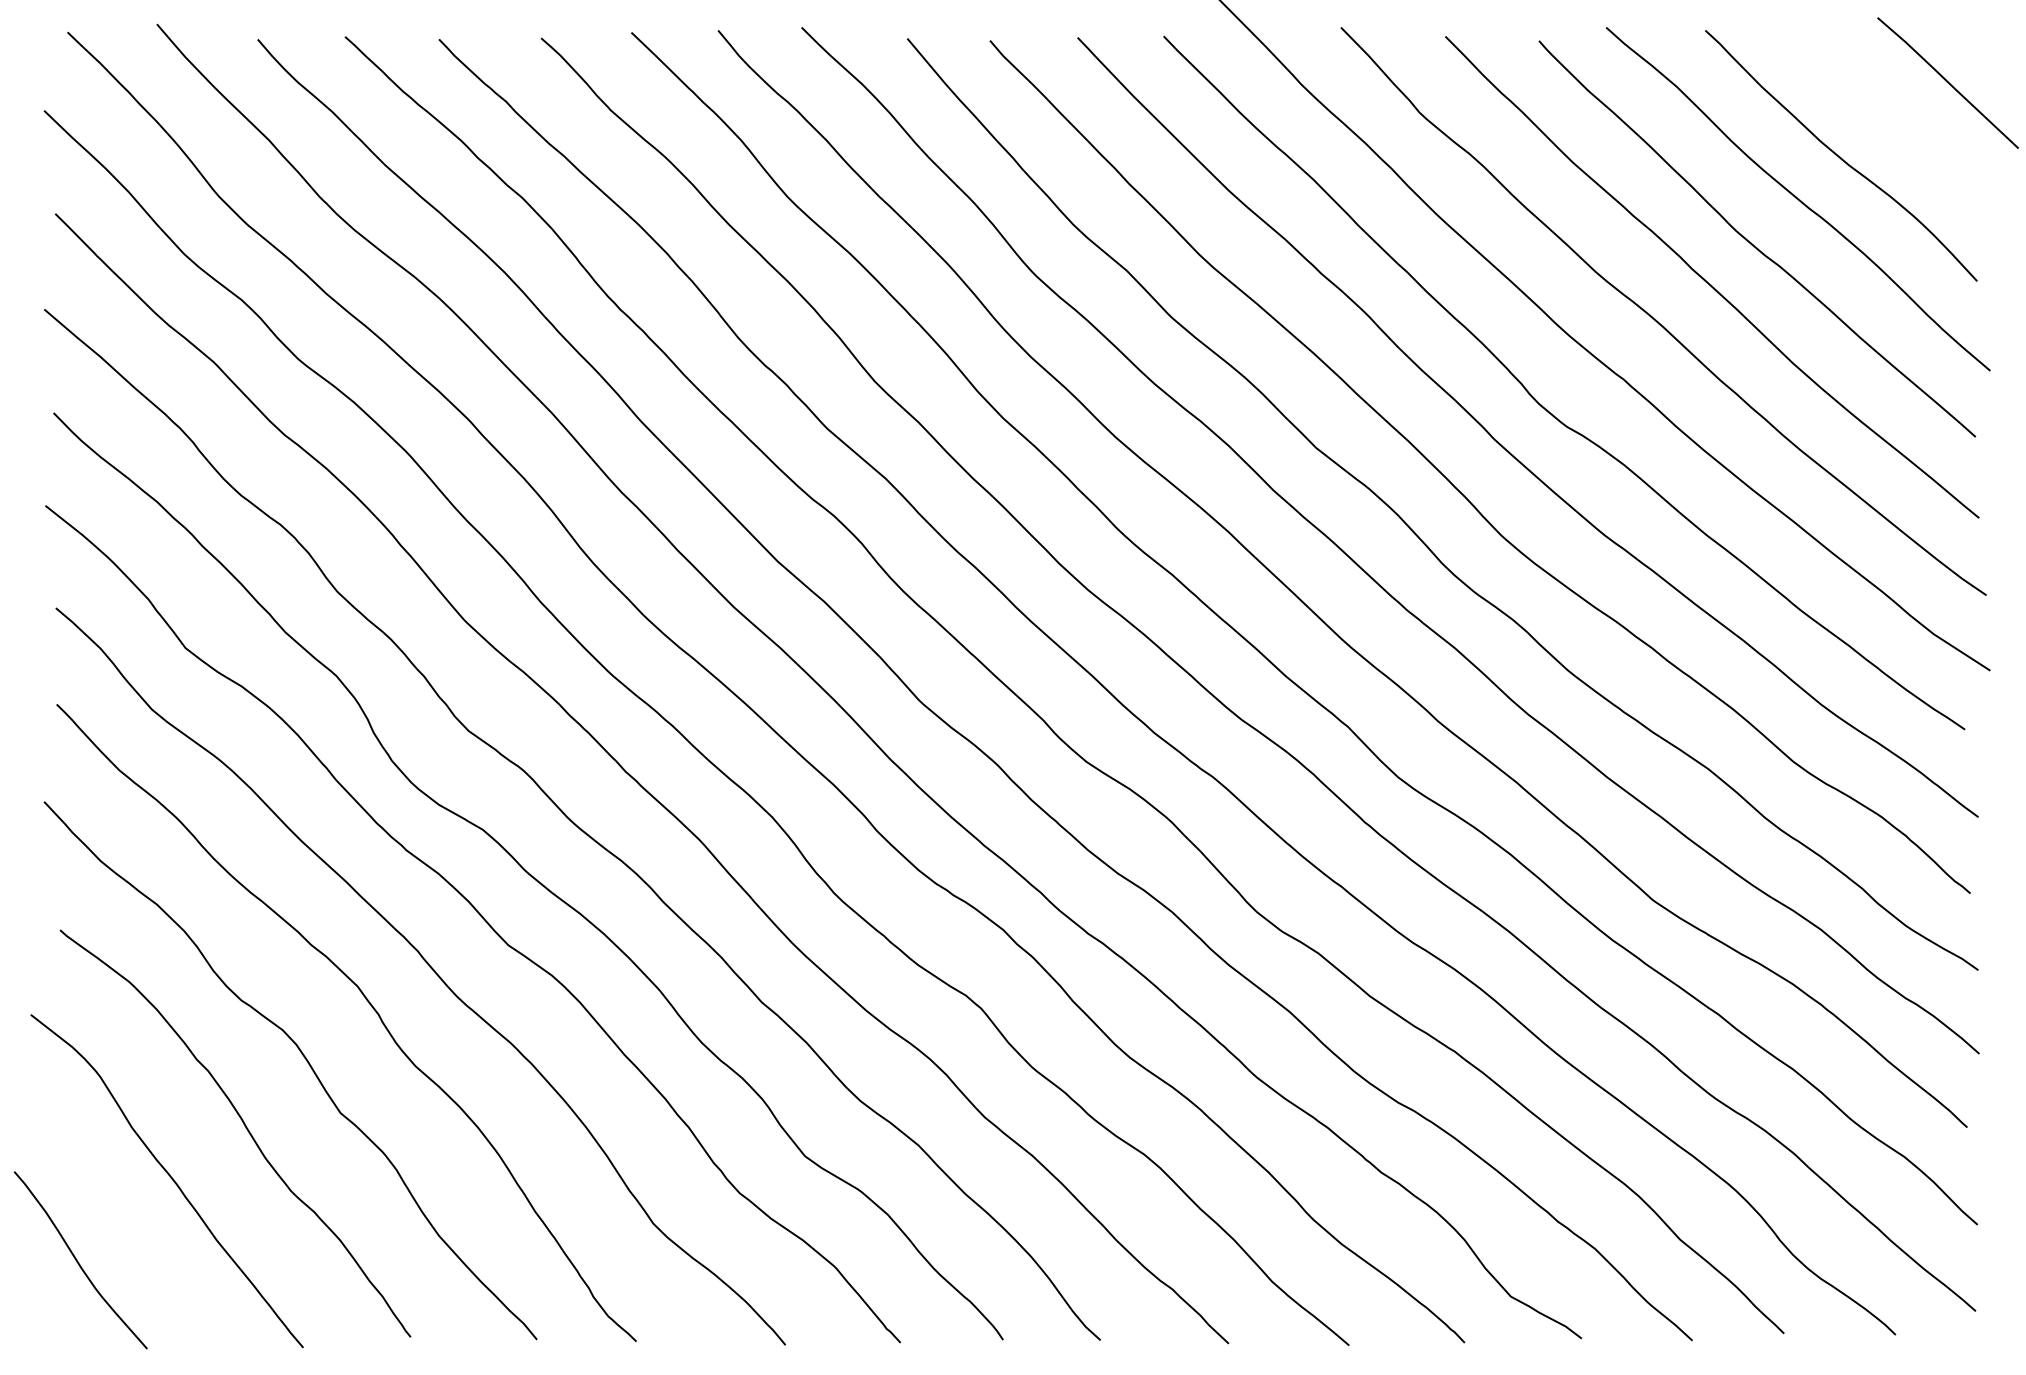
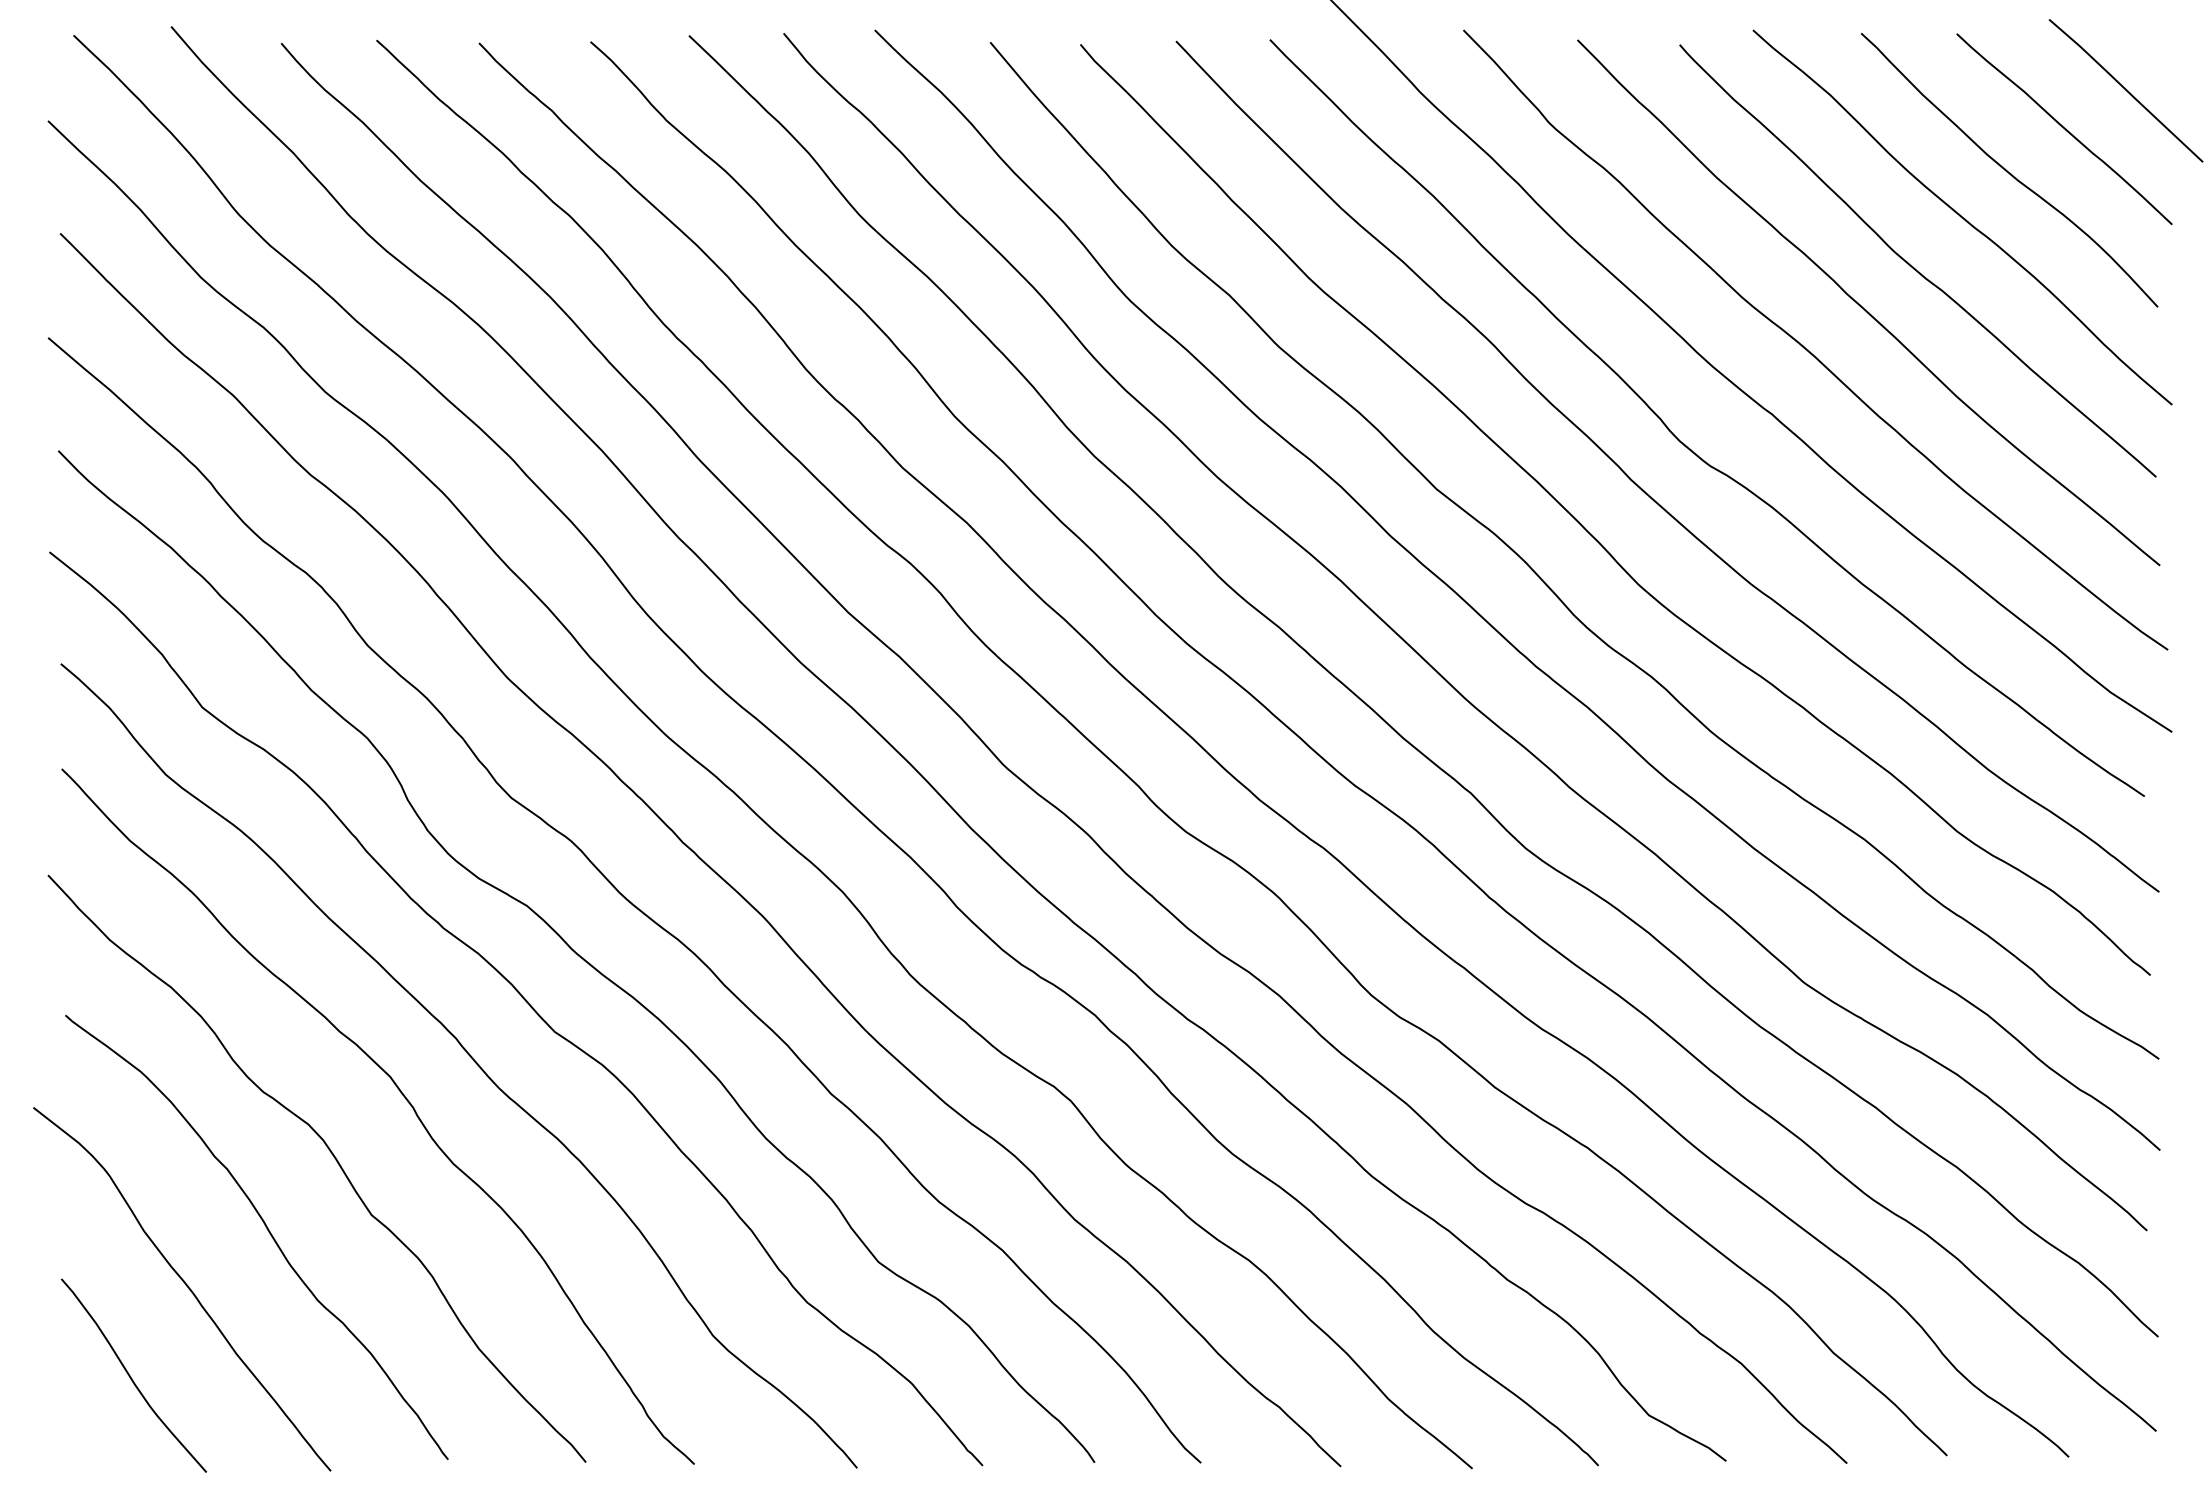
curve: (1891, 118) -> (2064, 129), added
curve: (78, 1261) -> (131, 1377), moved

